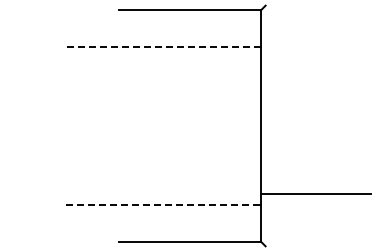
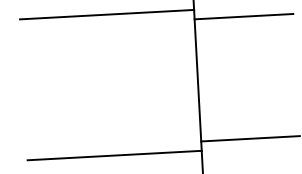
line: (163, 47) -> (107, 14), dashed -> solid
line: (315, 57) -> (243, 16), added
line: (163, 204) -> (114, 155), dashed -> solid

